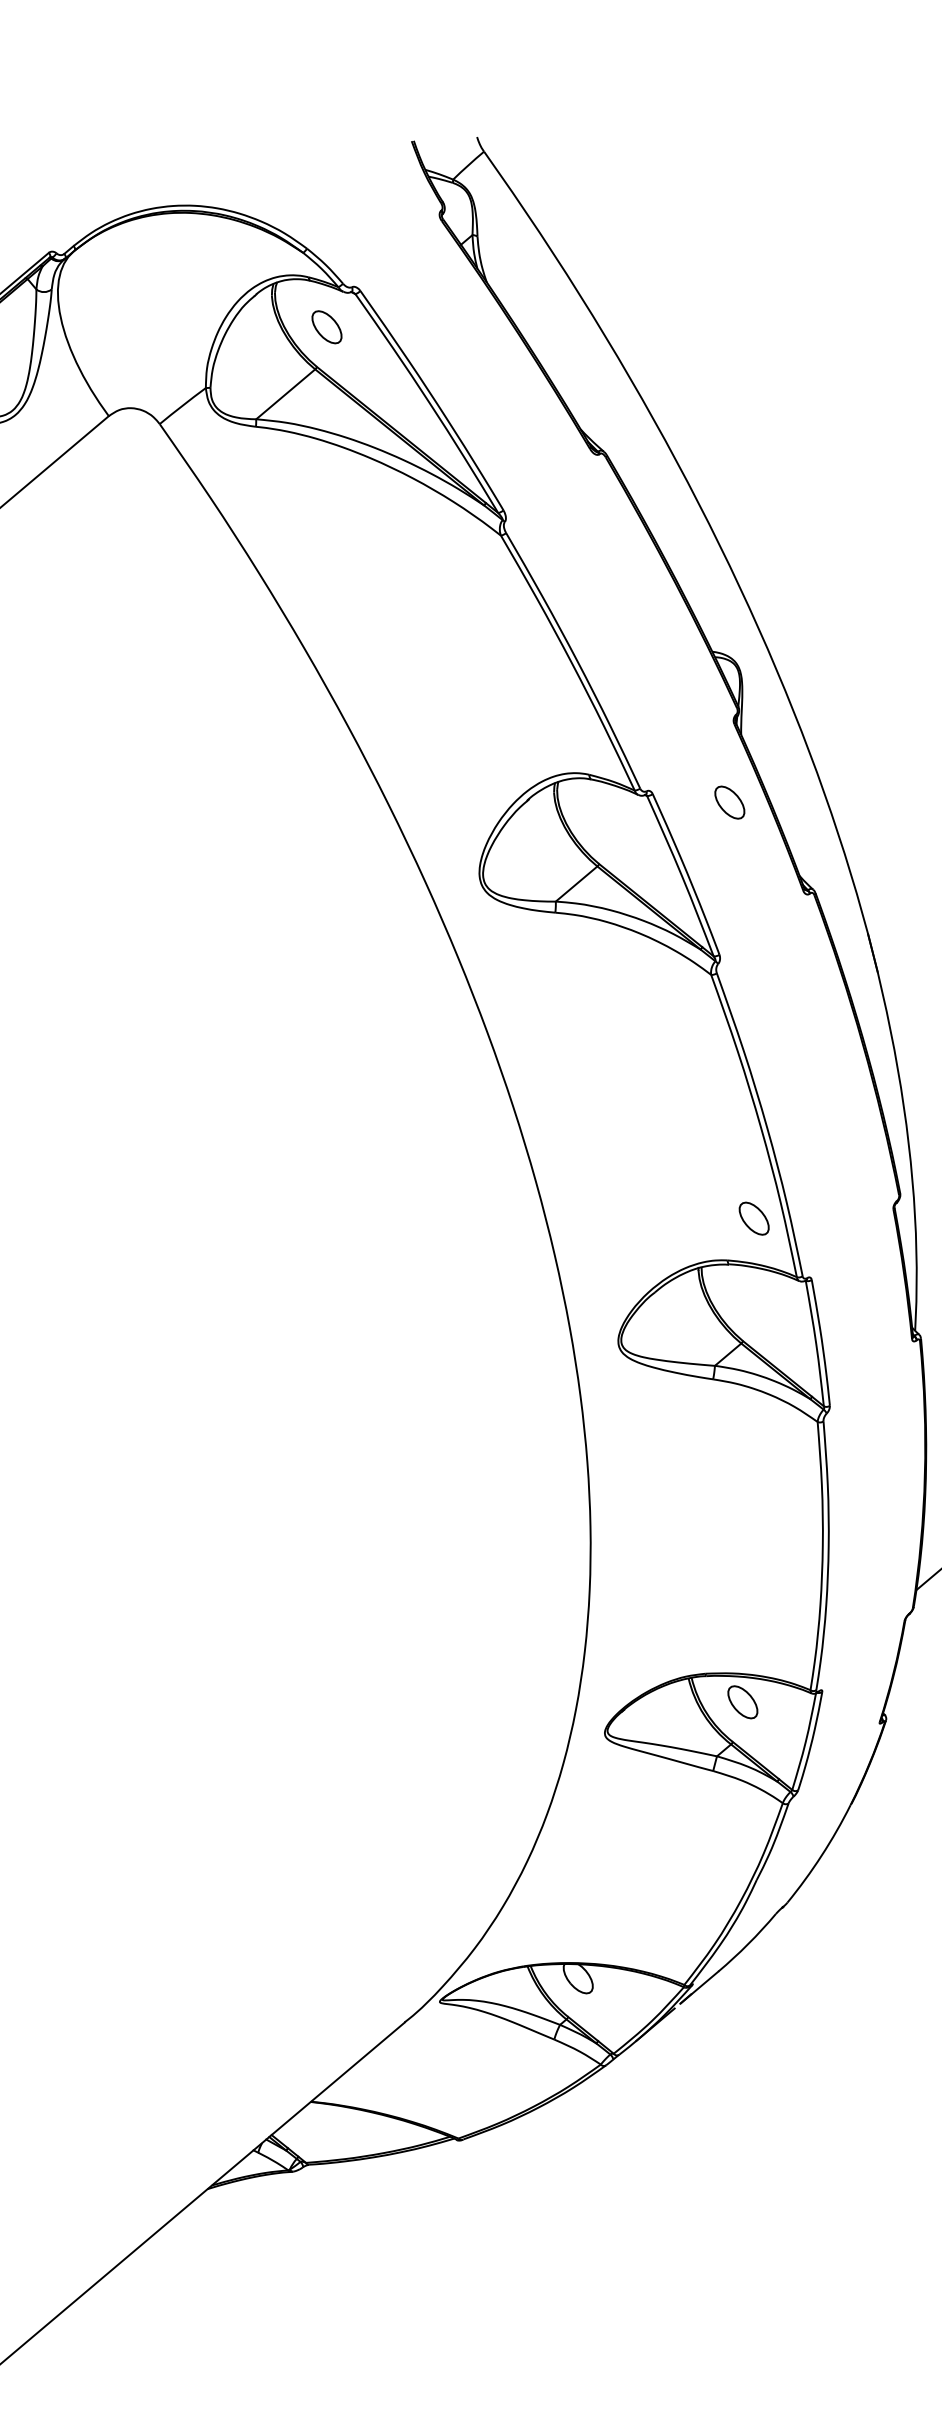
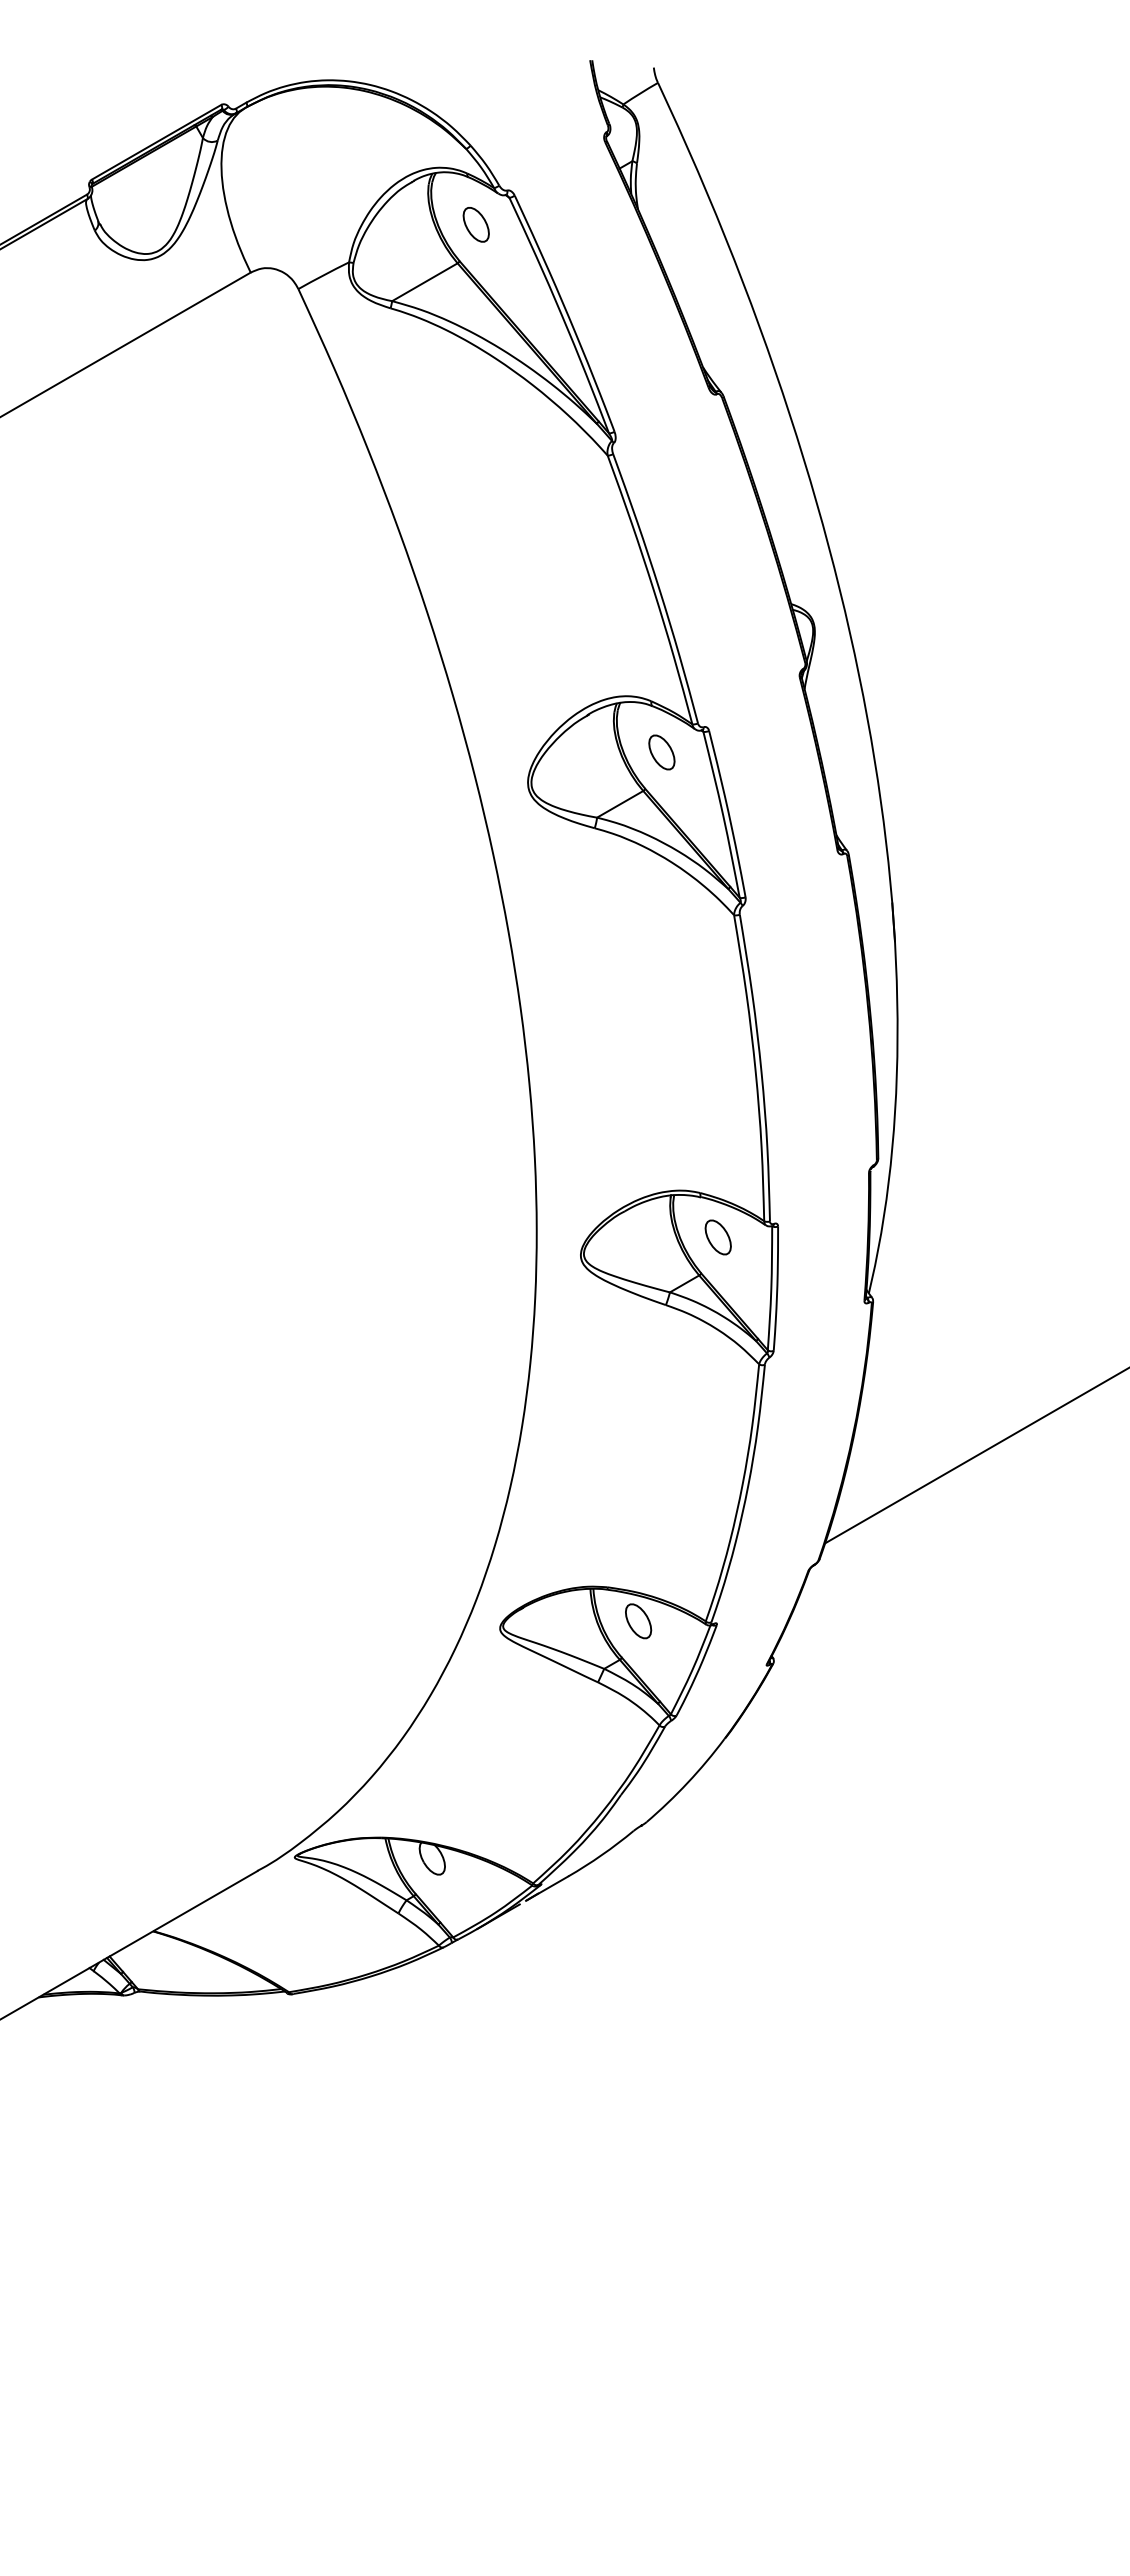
part: (729, 802) -> (661, 752), moved
part: (753, 1218) -> (717, 1237), moved

